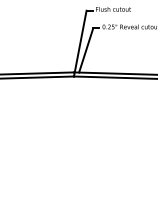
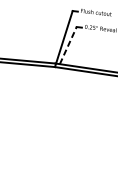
line: (86, 49) -> (68, 44), solid -> dashed

